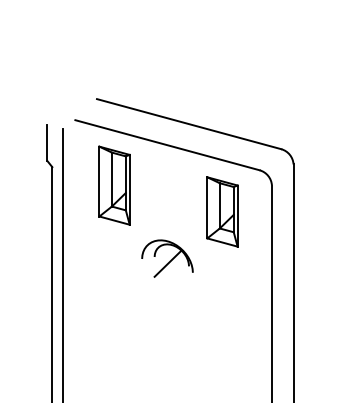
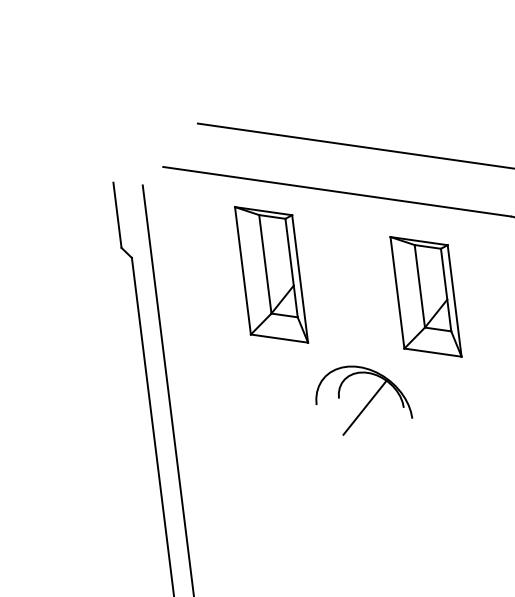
part: (114, 185) -> (271, 274), moved
part: (222, 211) -> (425, 296), moved

